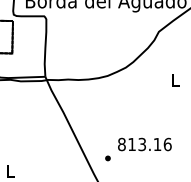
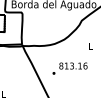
text: (137, 149) -> (69, 68), moved

